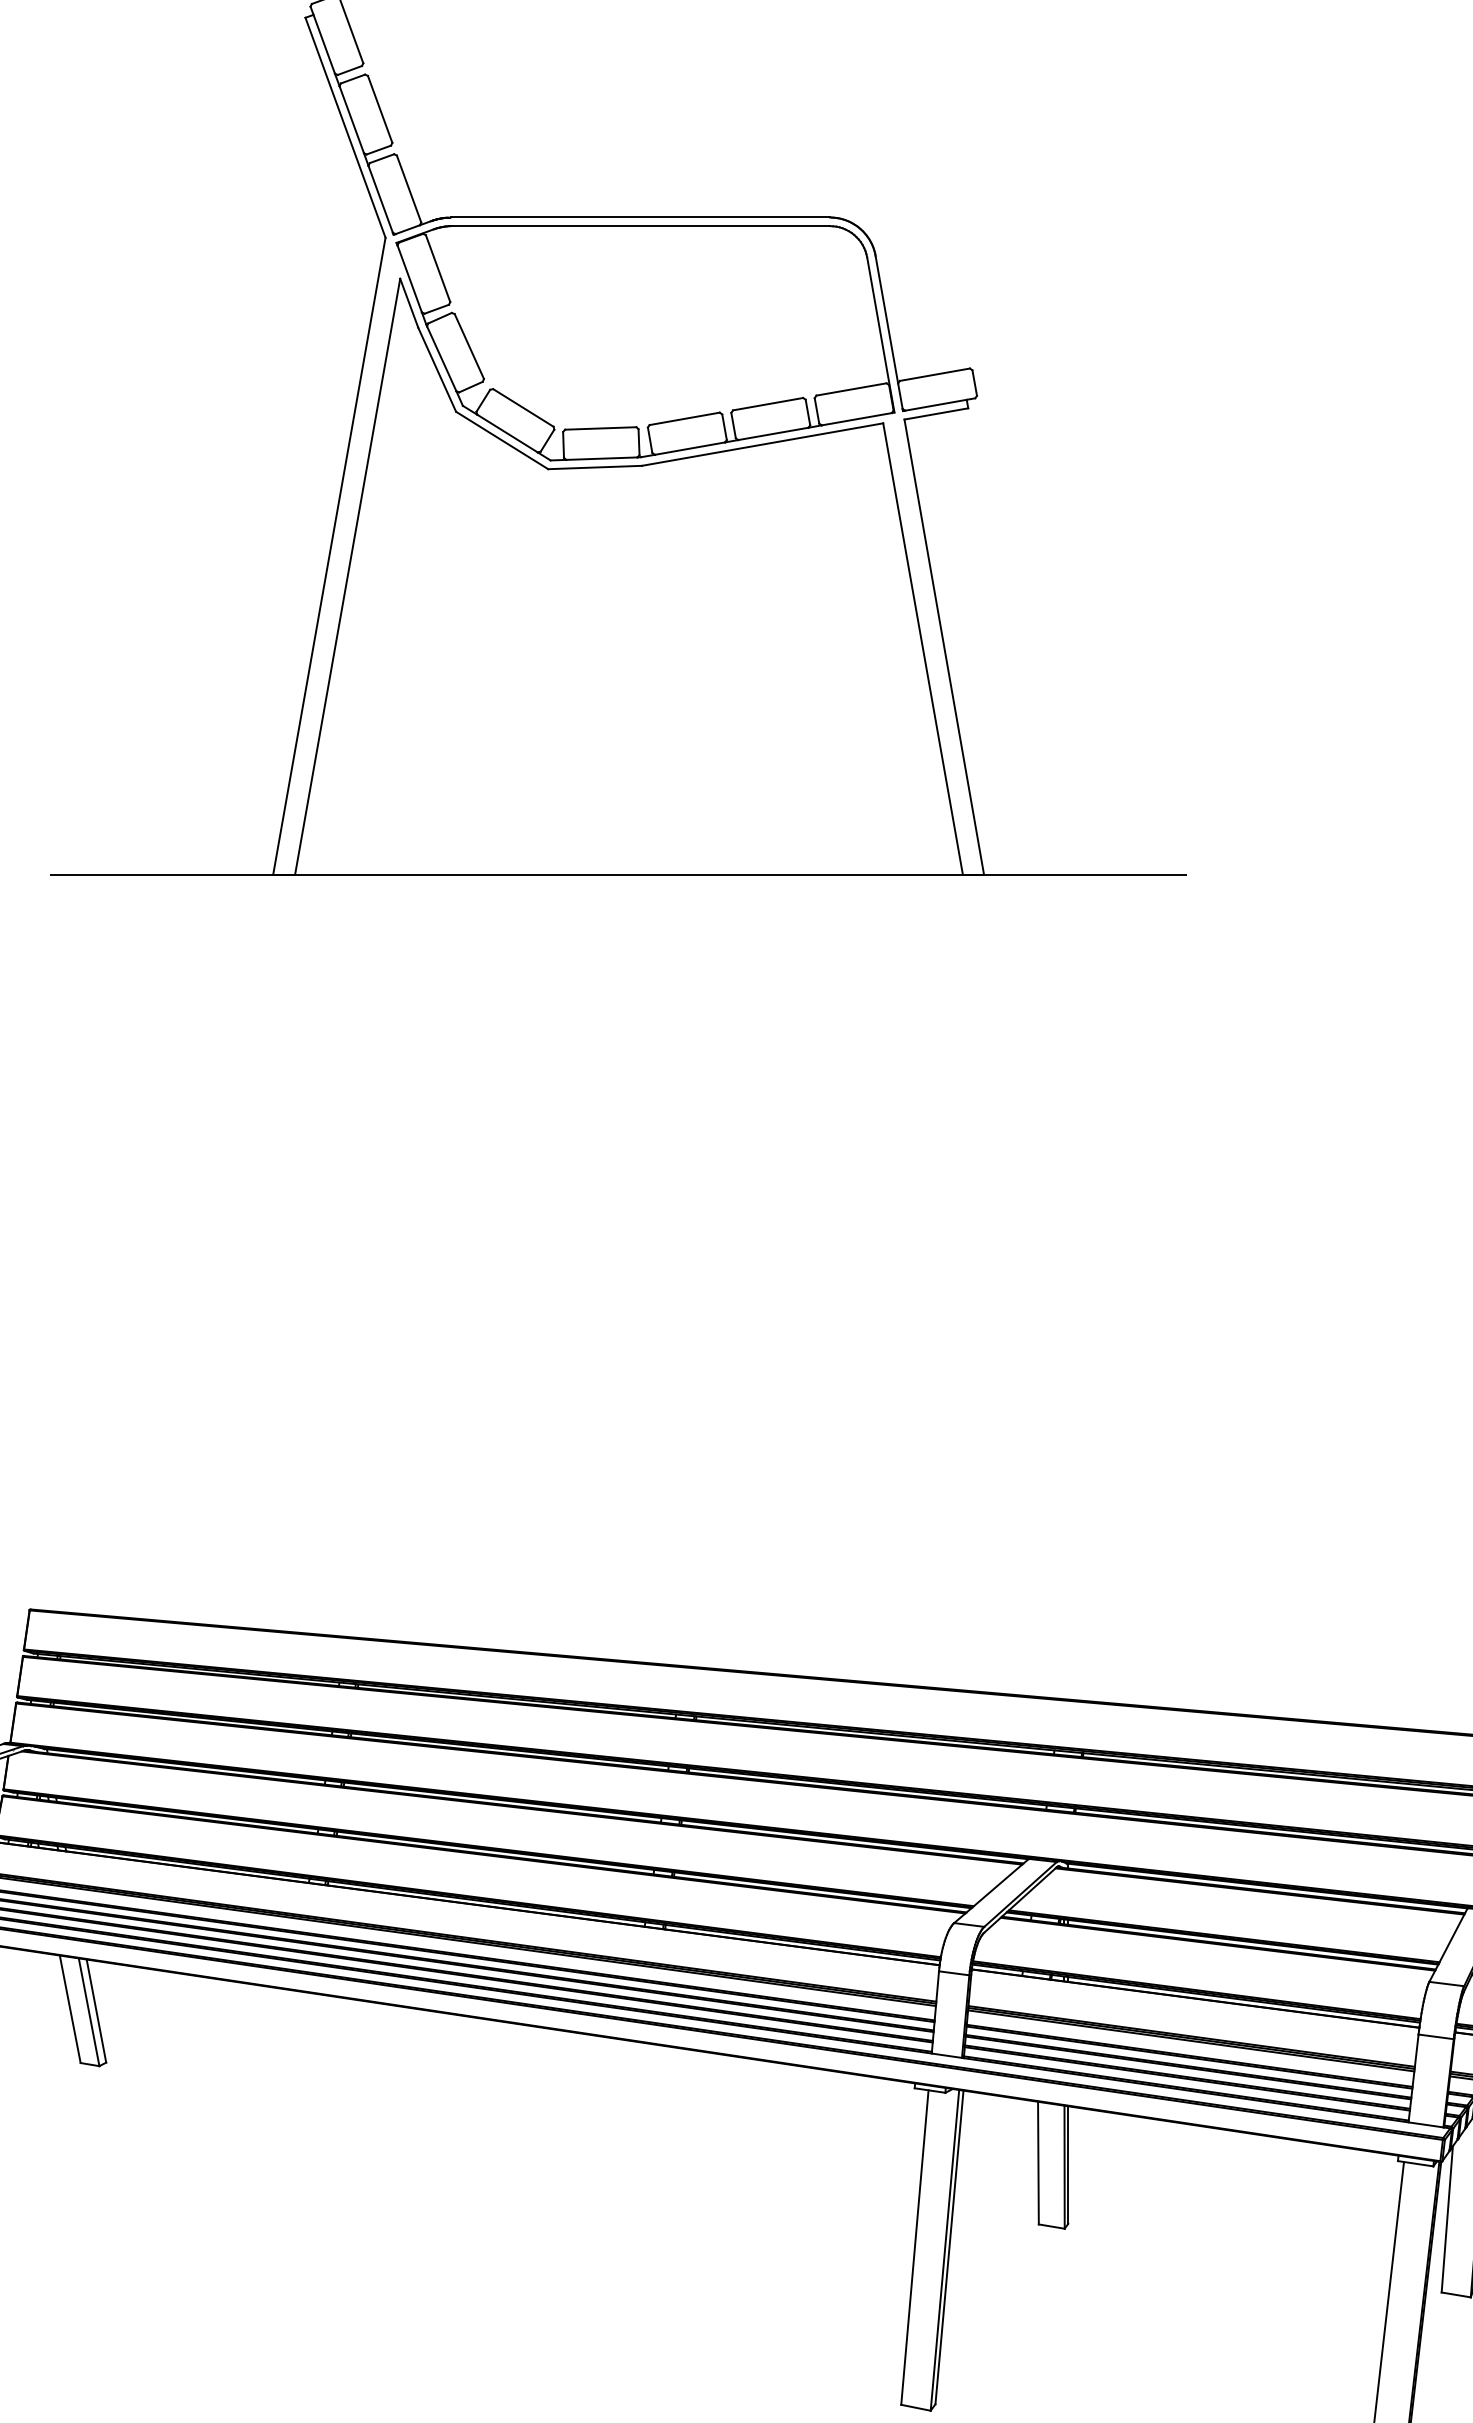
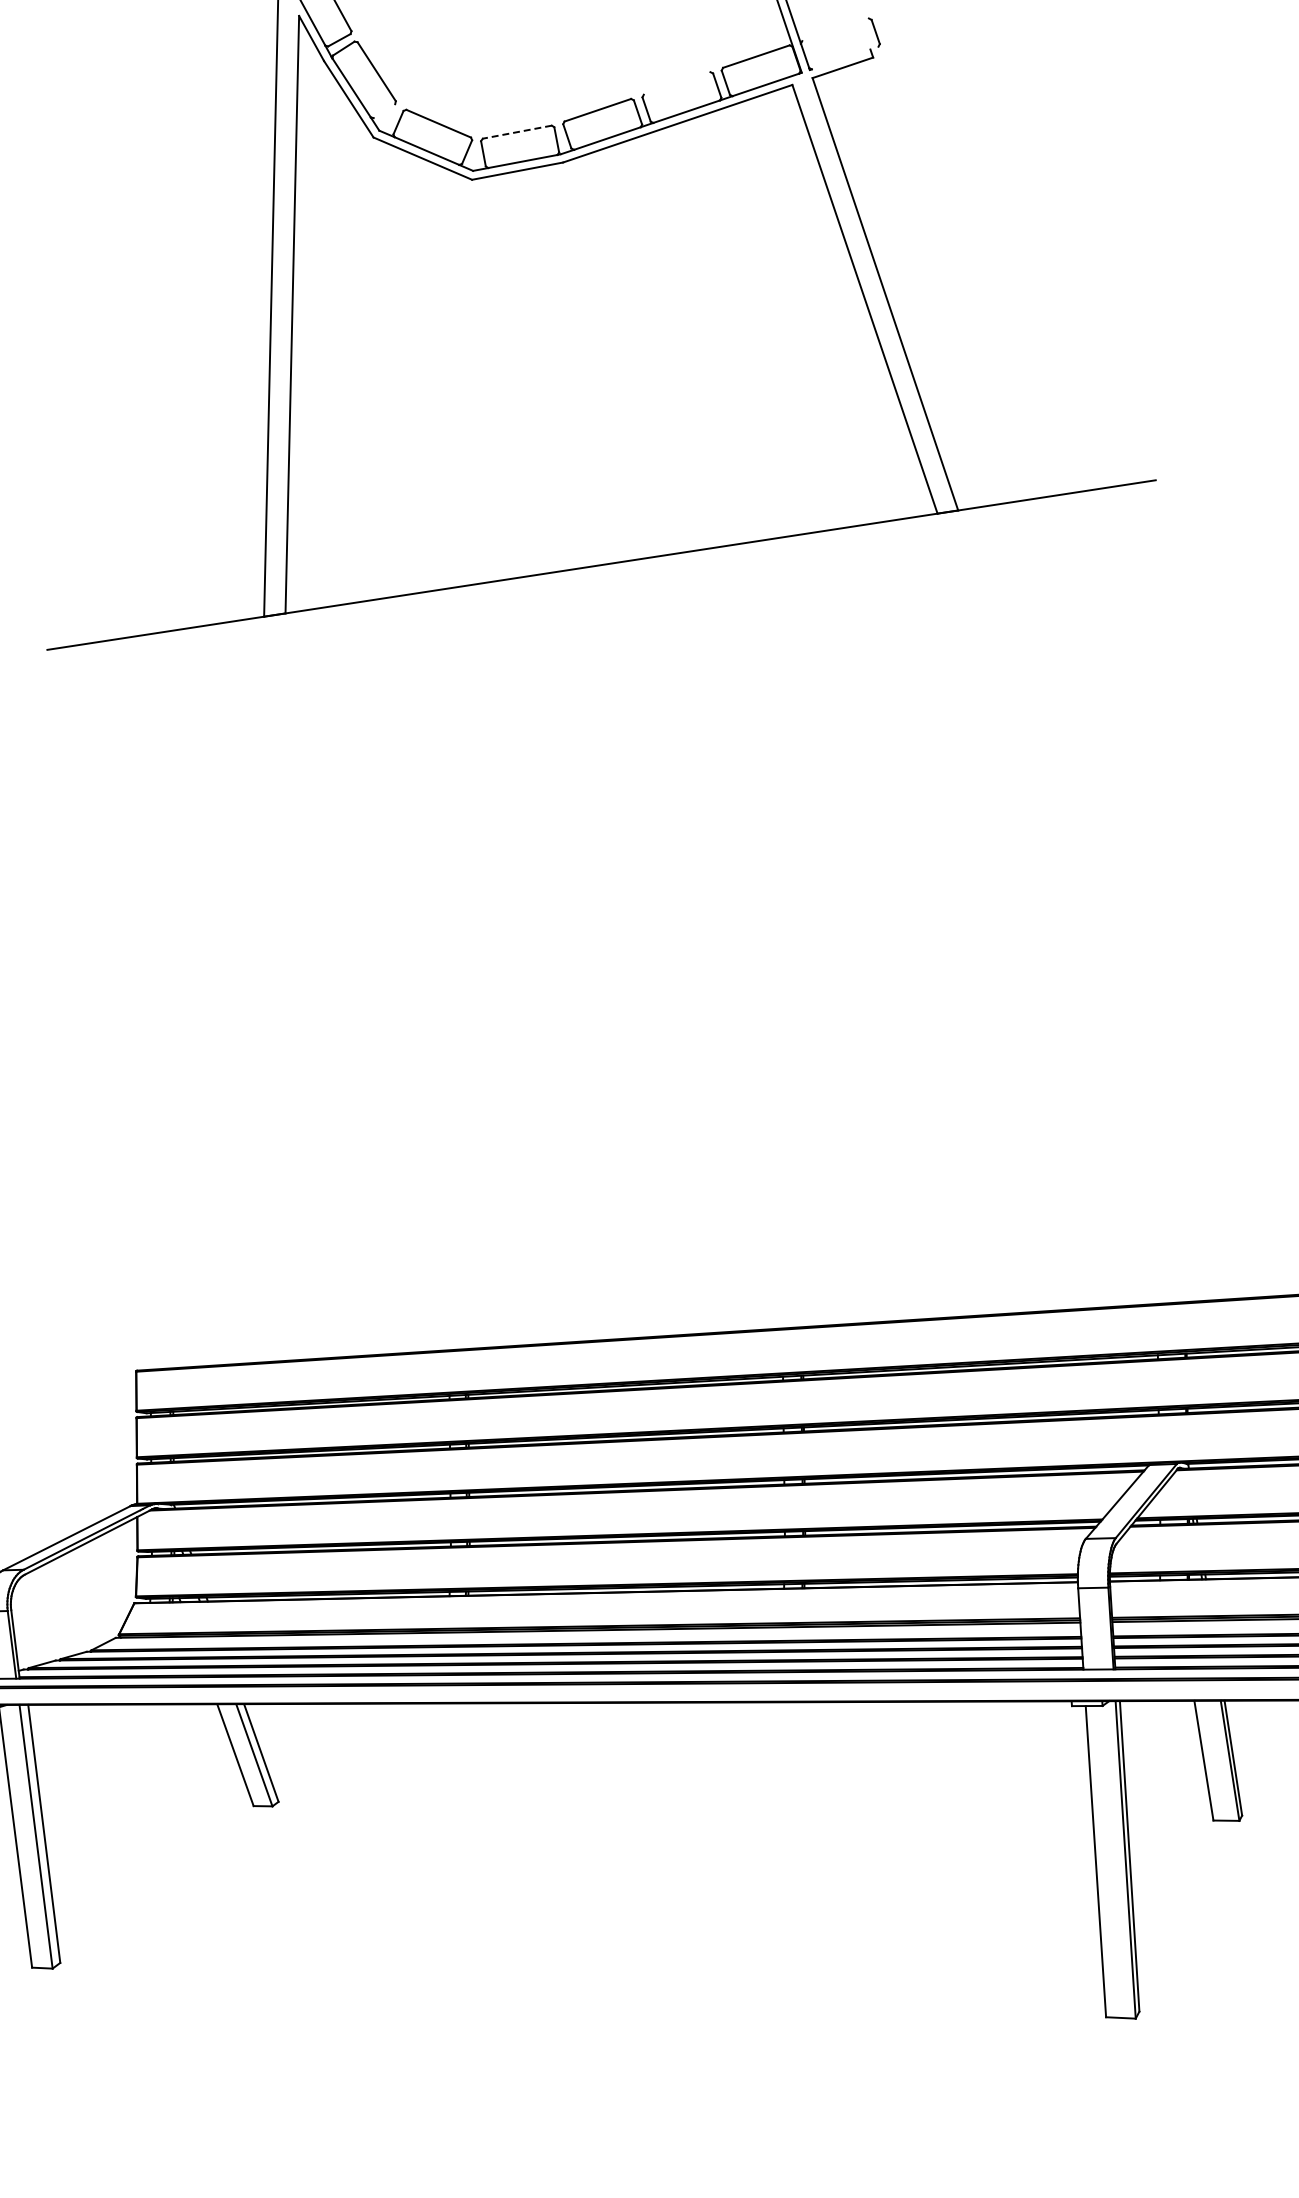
line: (934, 374) -> (835, 29), removed
line: (470, 386) -> (383, 110), removed
line: (768, 403) -> (677, 82), removed
line: (940, 404) -> (845, 58), removed
line: (600, 428) -> (517, 132), solid -> dashed

